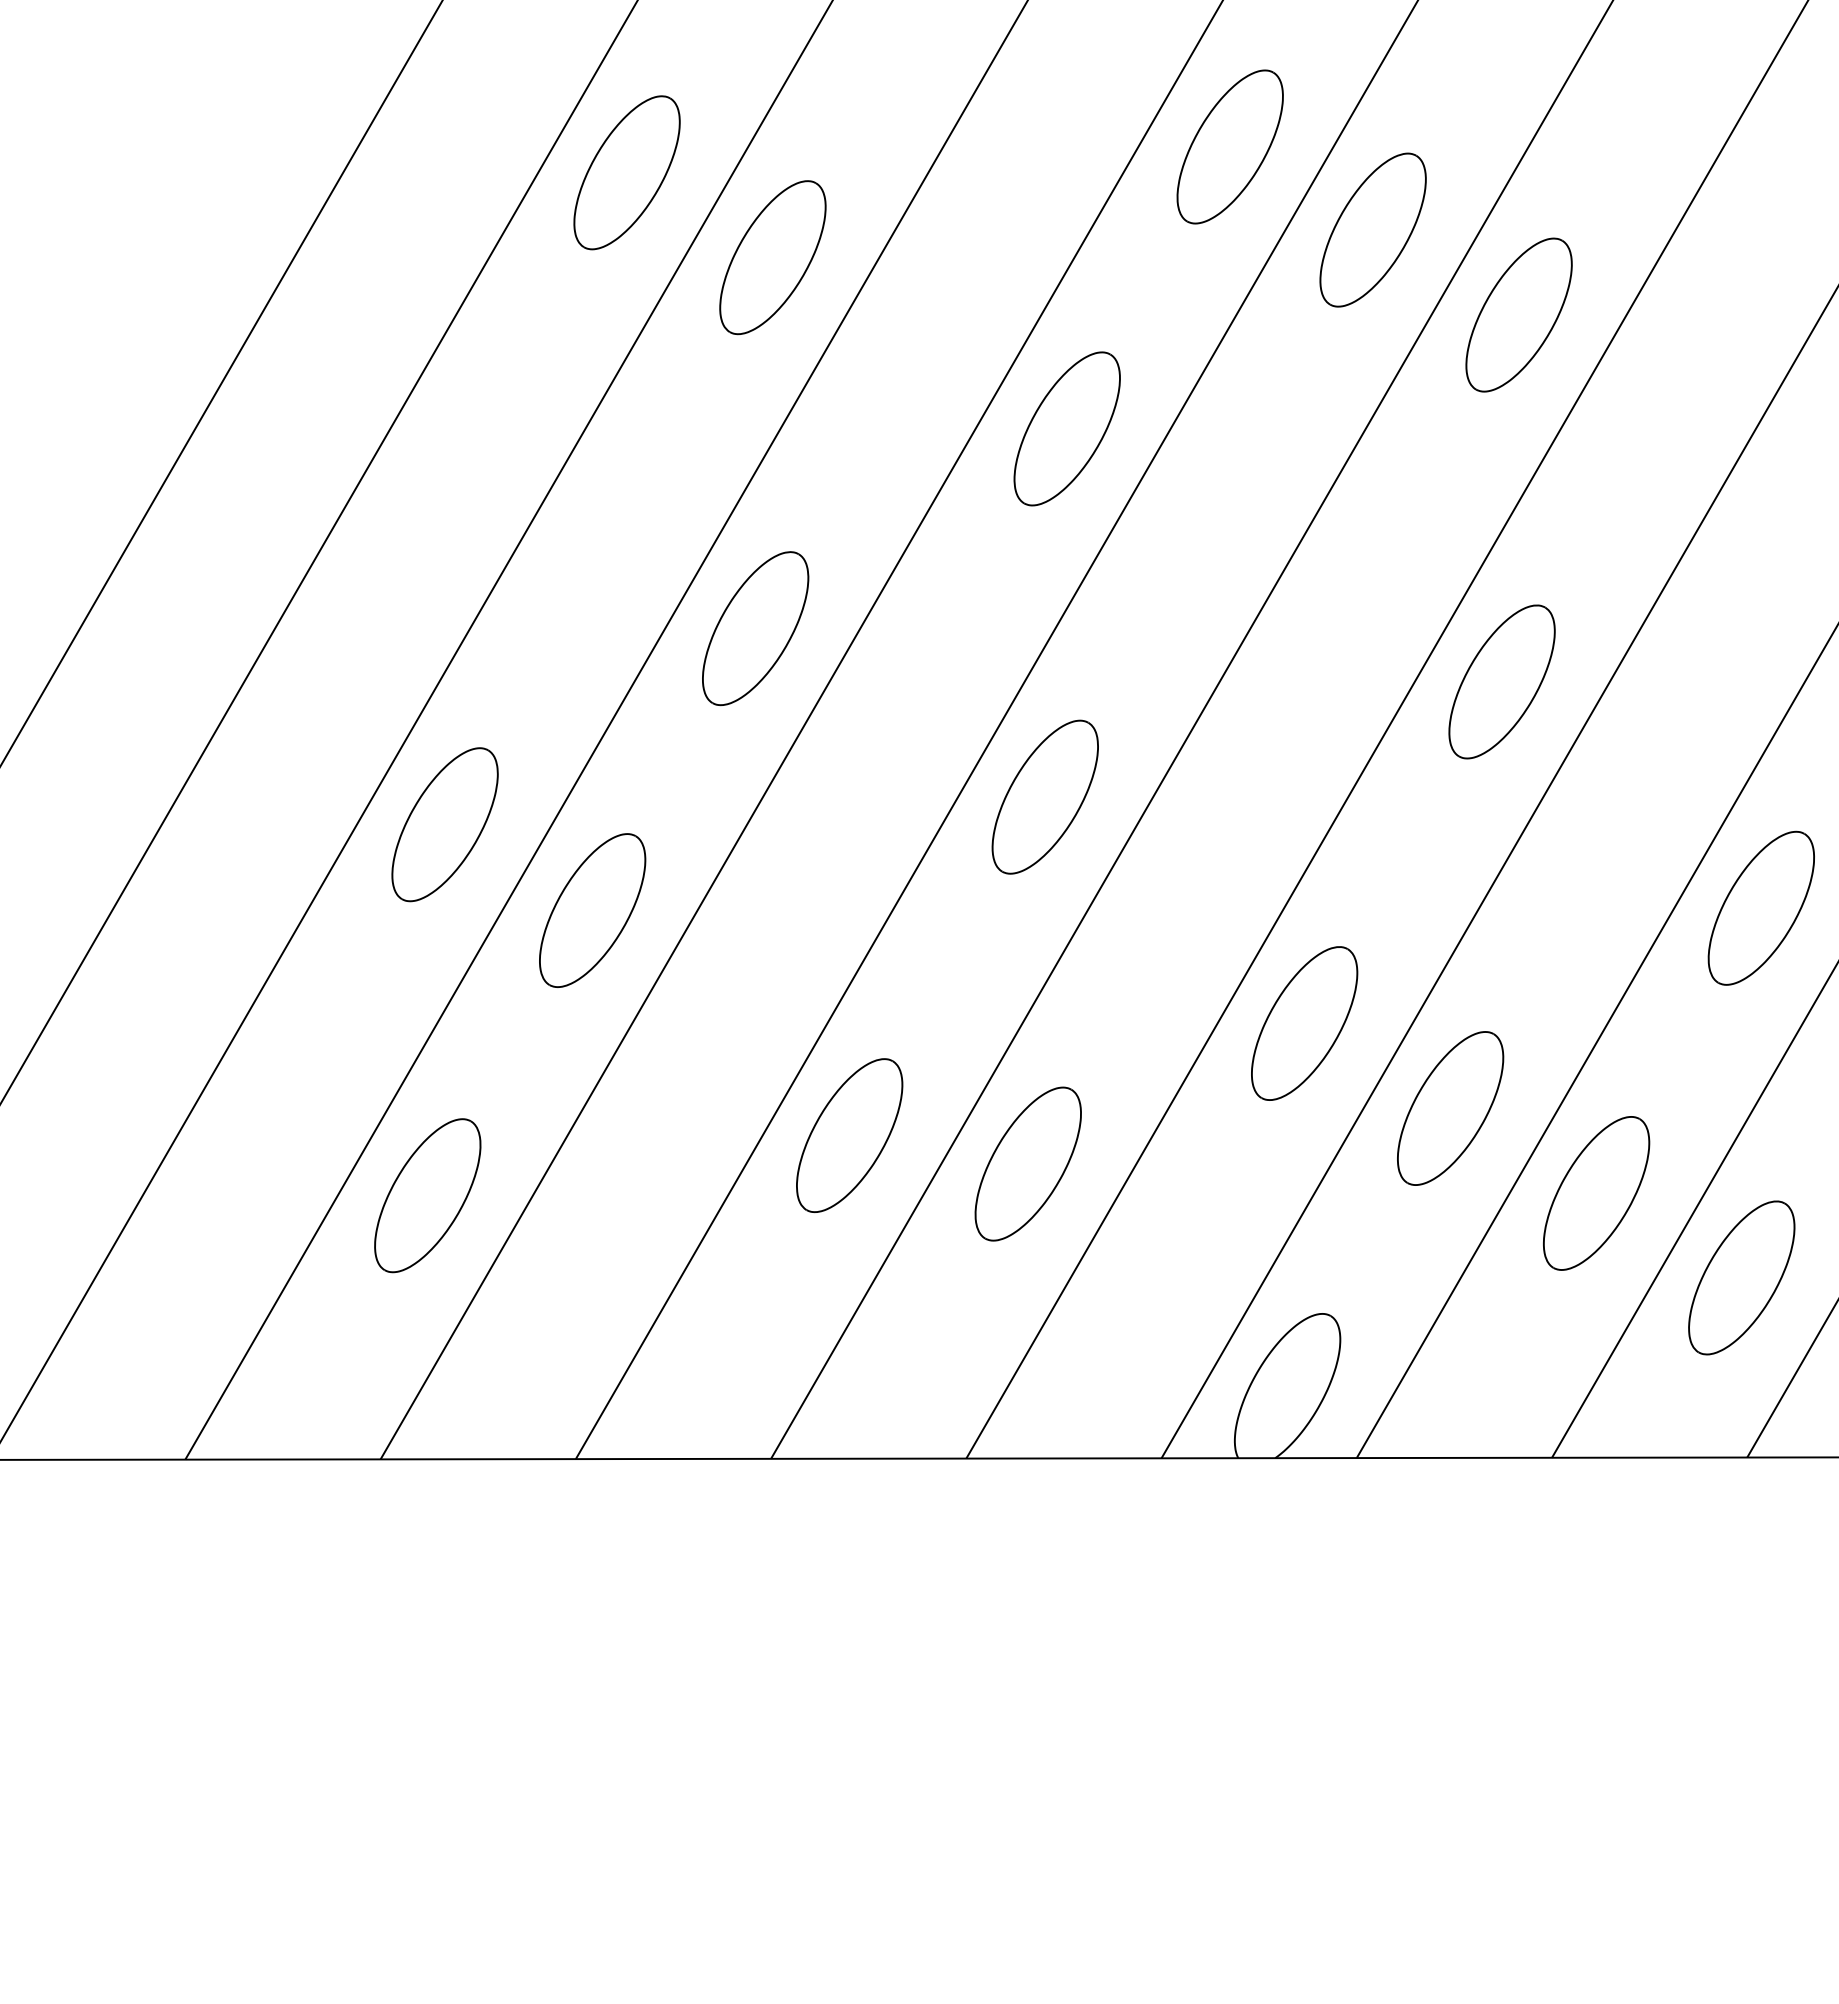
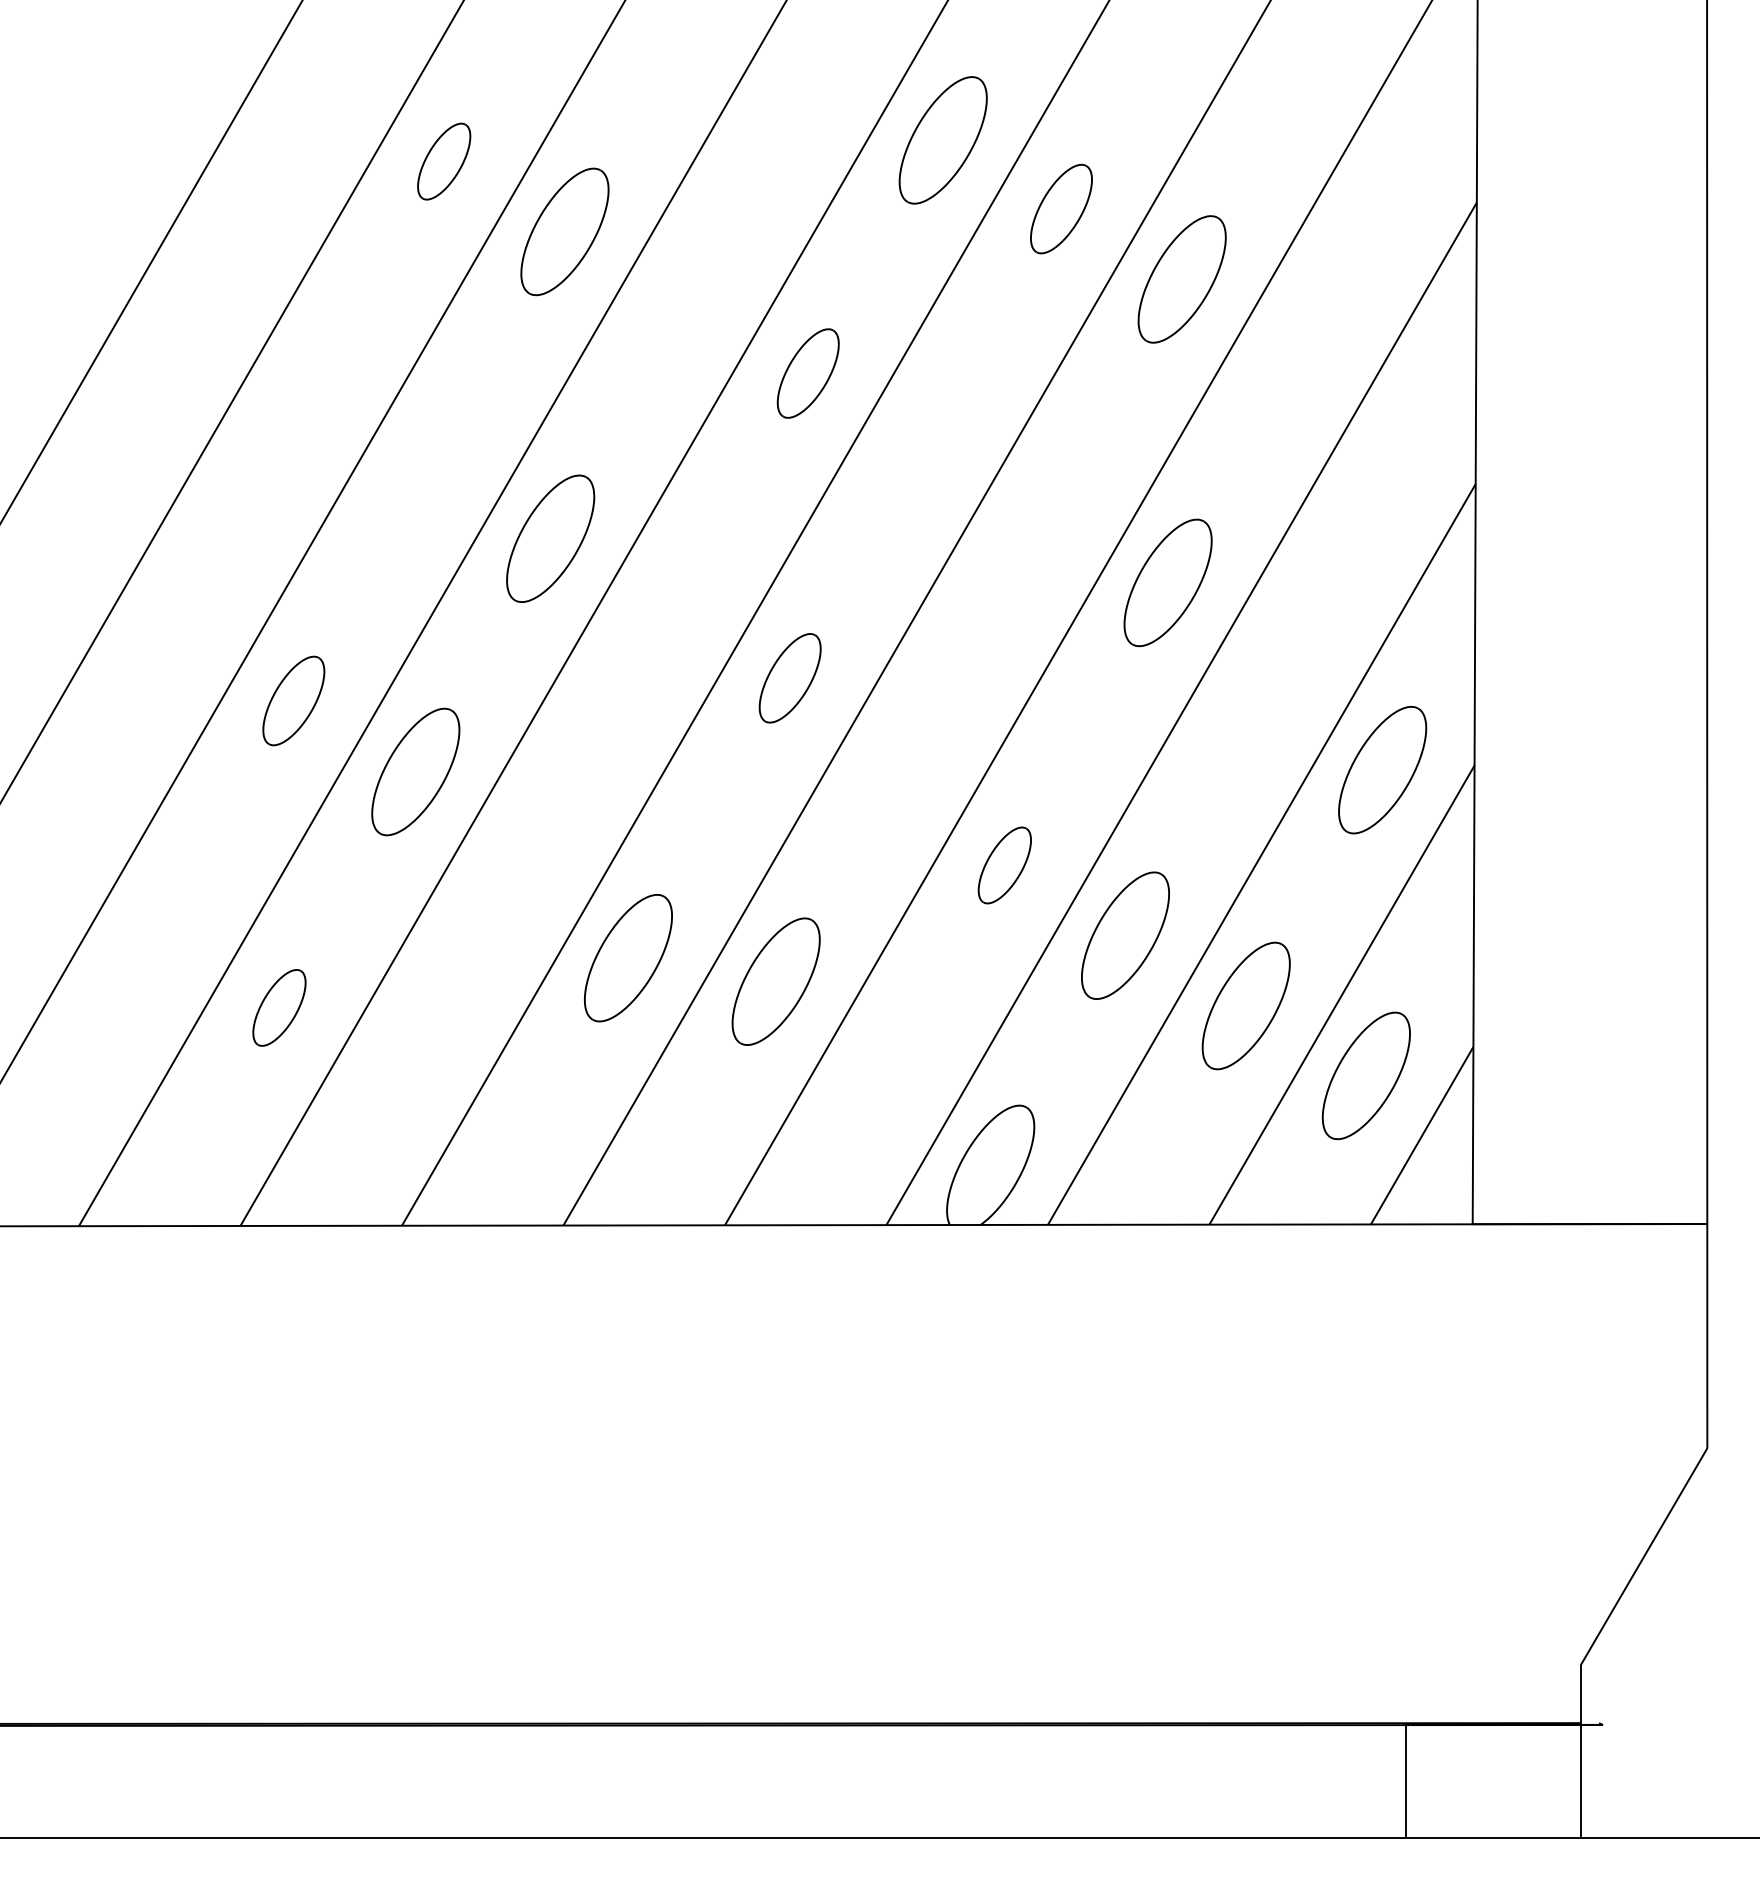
part: (626, 172) -> (443, 161), size x0.6
part: (1373, 229) -> (1061, 208), size x0.7
part: (1066, 428) -> (807, 373), size x0.7
part: (1044, 797) -> (789, 678), size x0.7
part: (444, 824) -> (293, 700), size x0.7
part: (1304, 1023) -> (1004, 865), size x0.6
part: (427, 1195) -> (279, 1007), size x0.6

